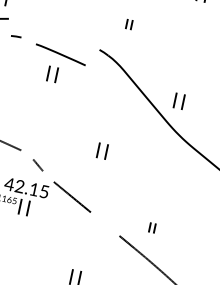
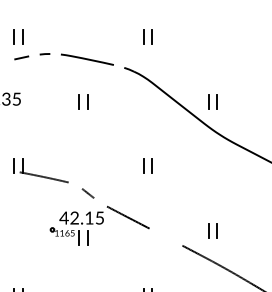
part: (128, 24) -> (147, 36), size x1.67
curve: (15, 36) -> (44, 54), moved
line: (60, 54) -> (87, 59), moved
part: (152, 227) -> (212, 230), size x1.67

